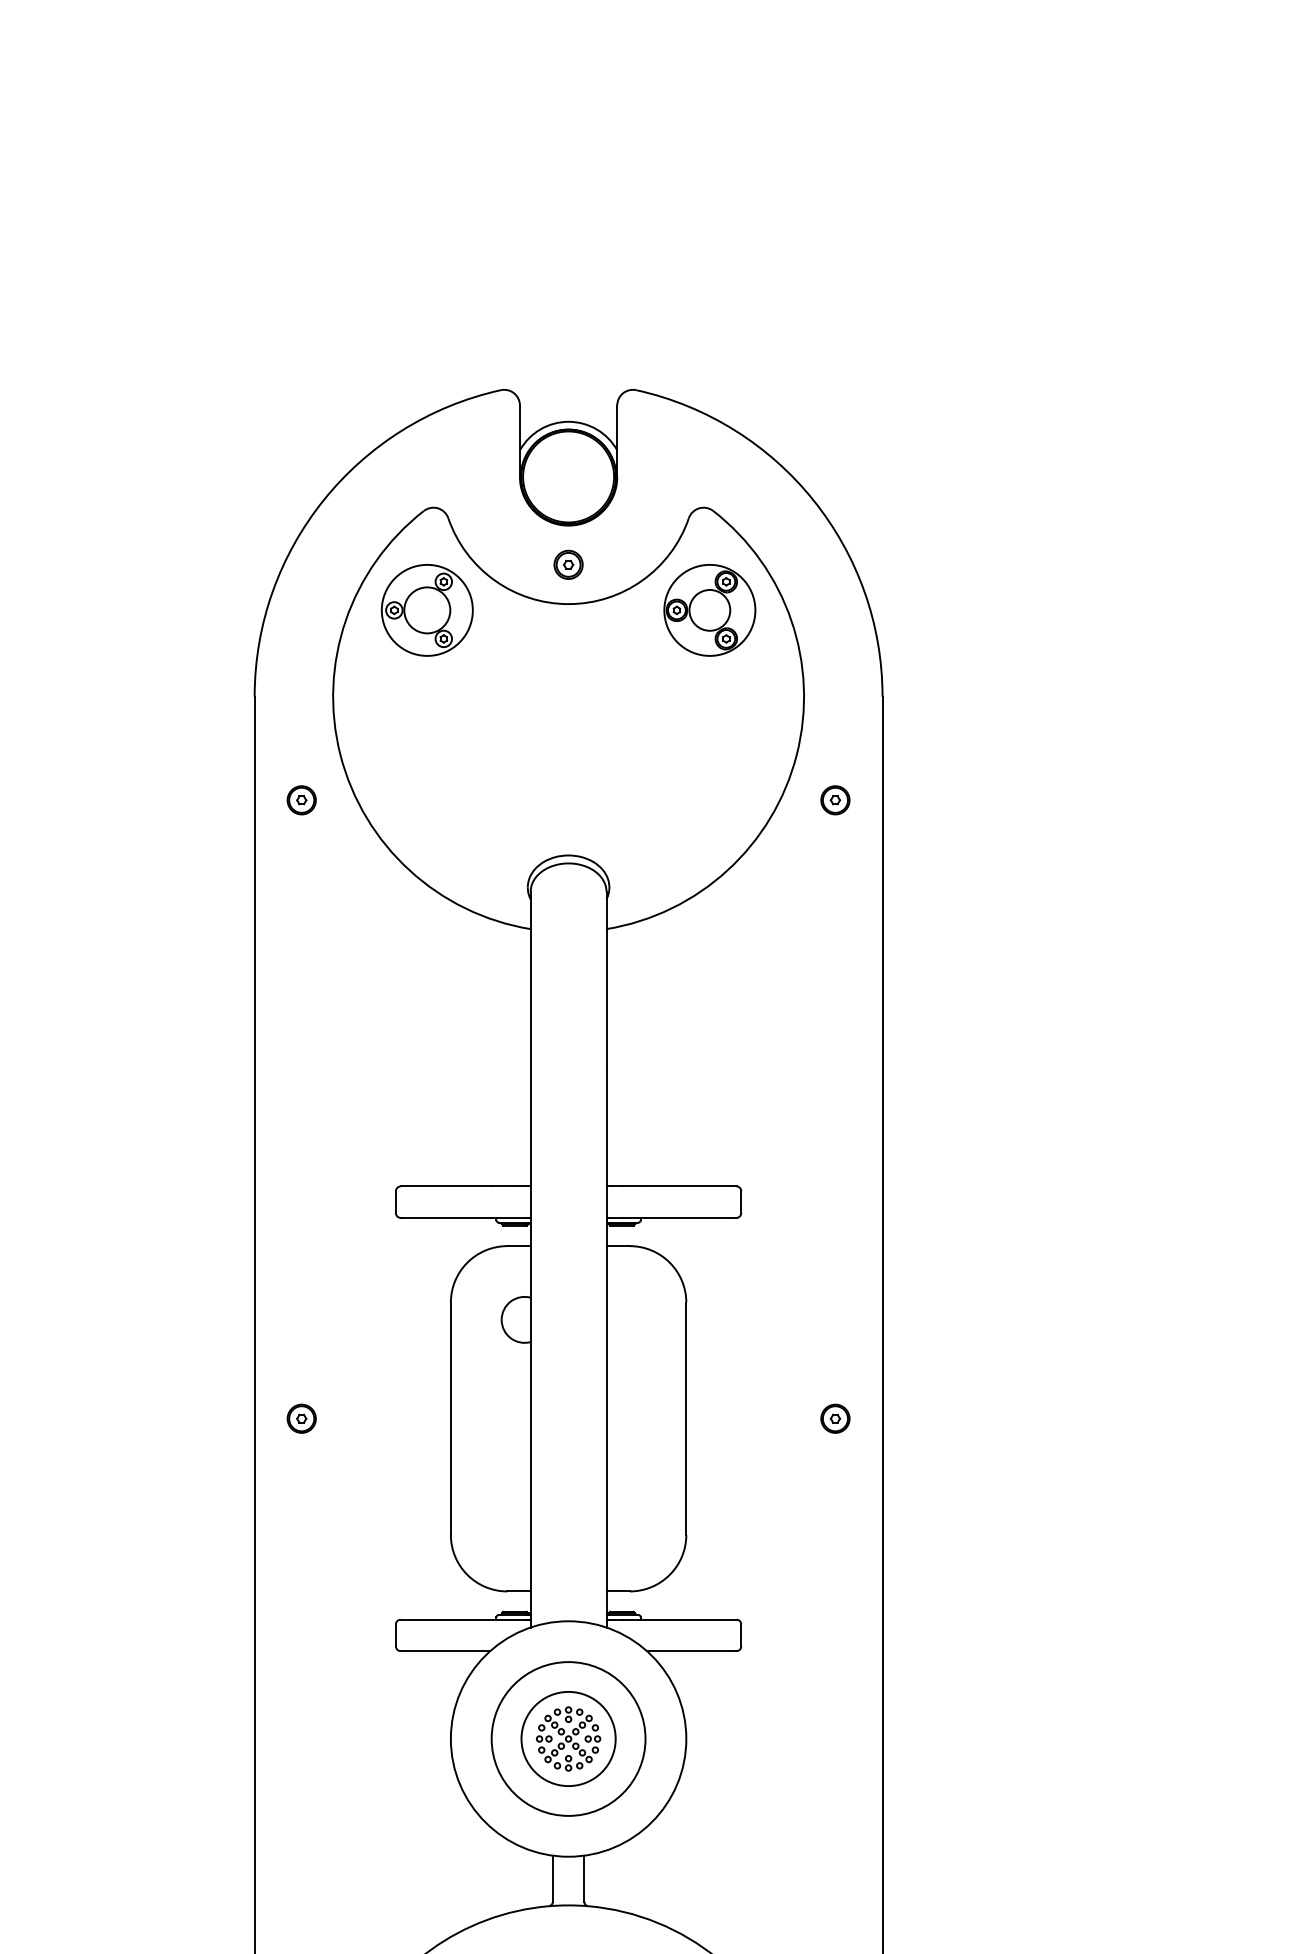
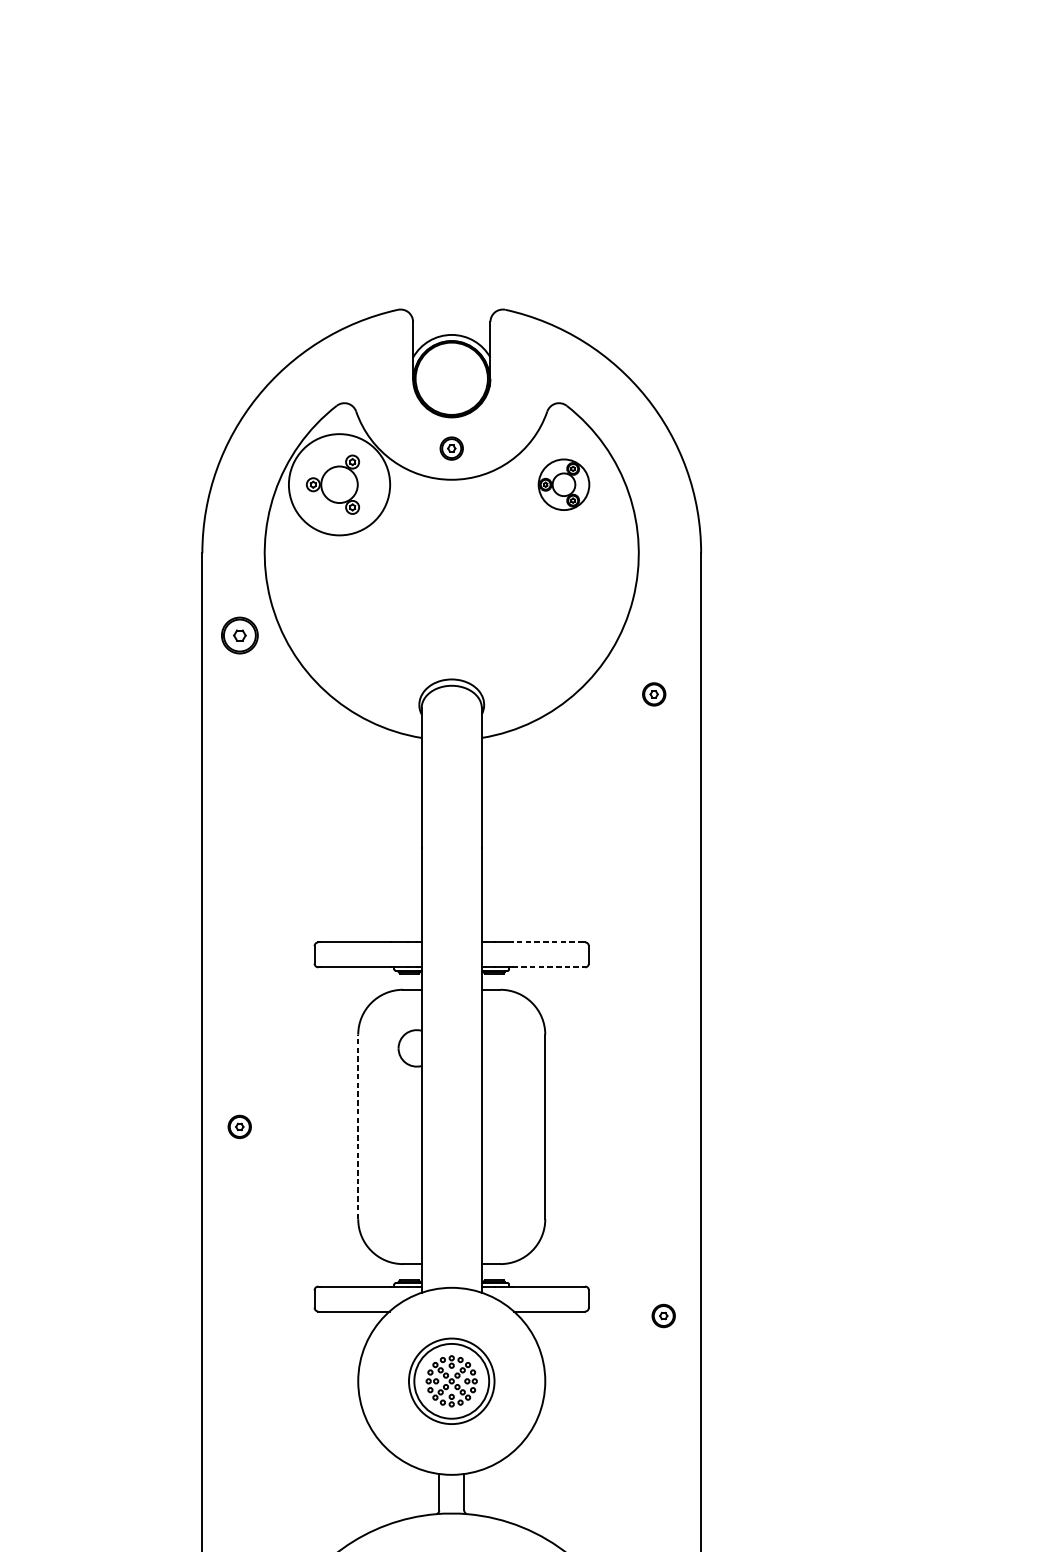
circle: (426, 609) -> (338, 484), size x1.4
part: (709, 610) -> (563, 484), size x0.7
part: (301, 800) -> (239, 635), size x1.6
part: (835, 800) -> (654, 694), moved
line: (689, 1186) -> (547, 942), solid -> dashed
line: (689, 1217) -> (547, 967), solid -> dashed
line: (450, 1418) -> (357, 1126), solid -> dashed
part: (835, 1418) -> (663, 1315), moved
circle: (568, 1738) -> (451, 1380), size x0.7

